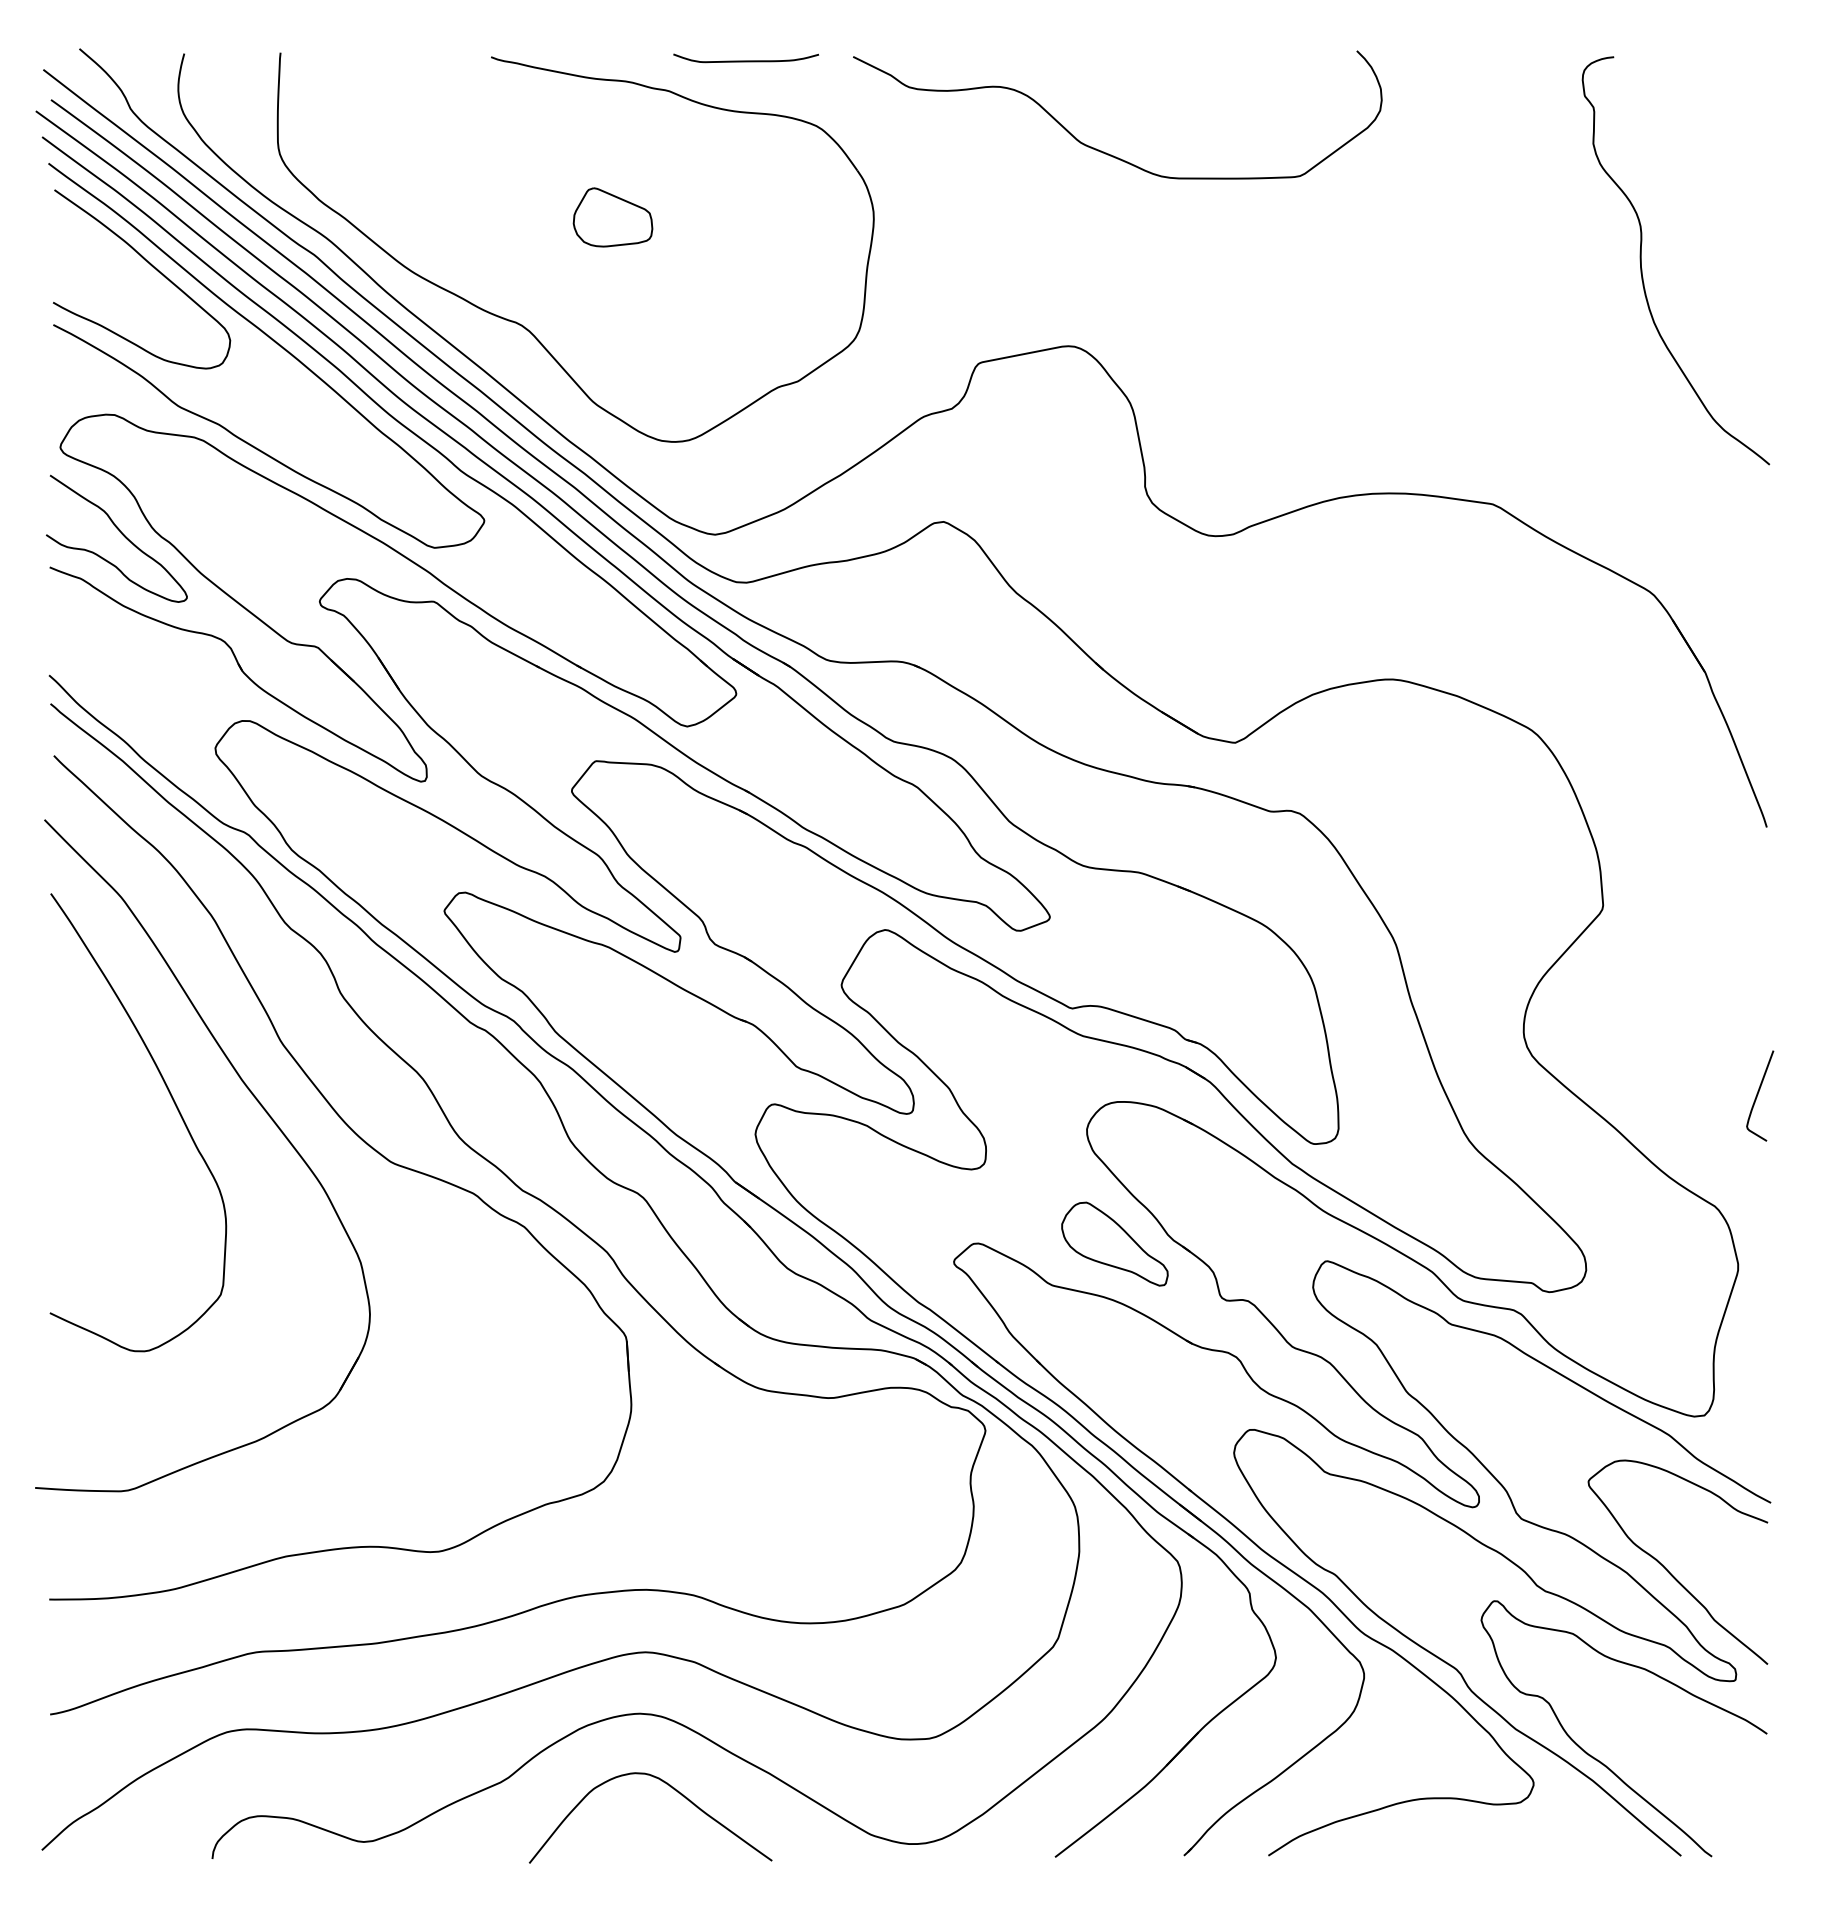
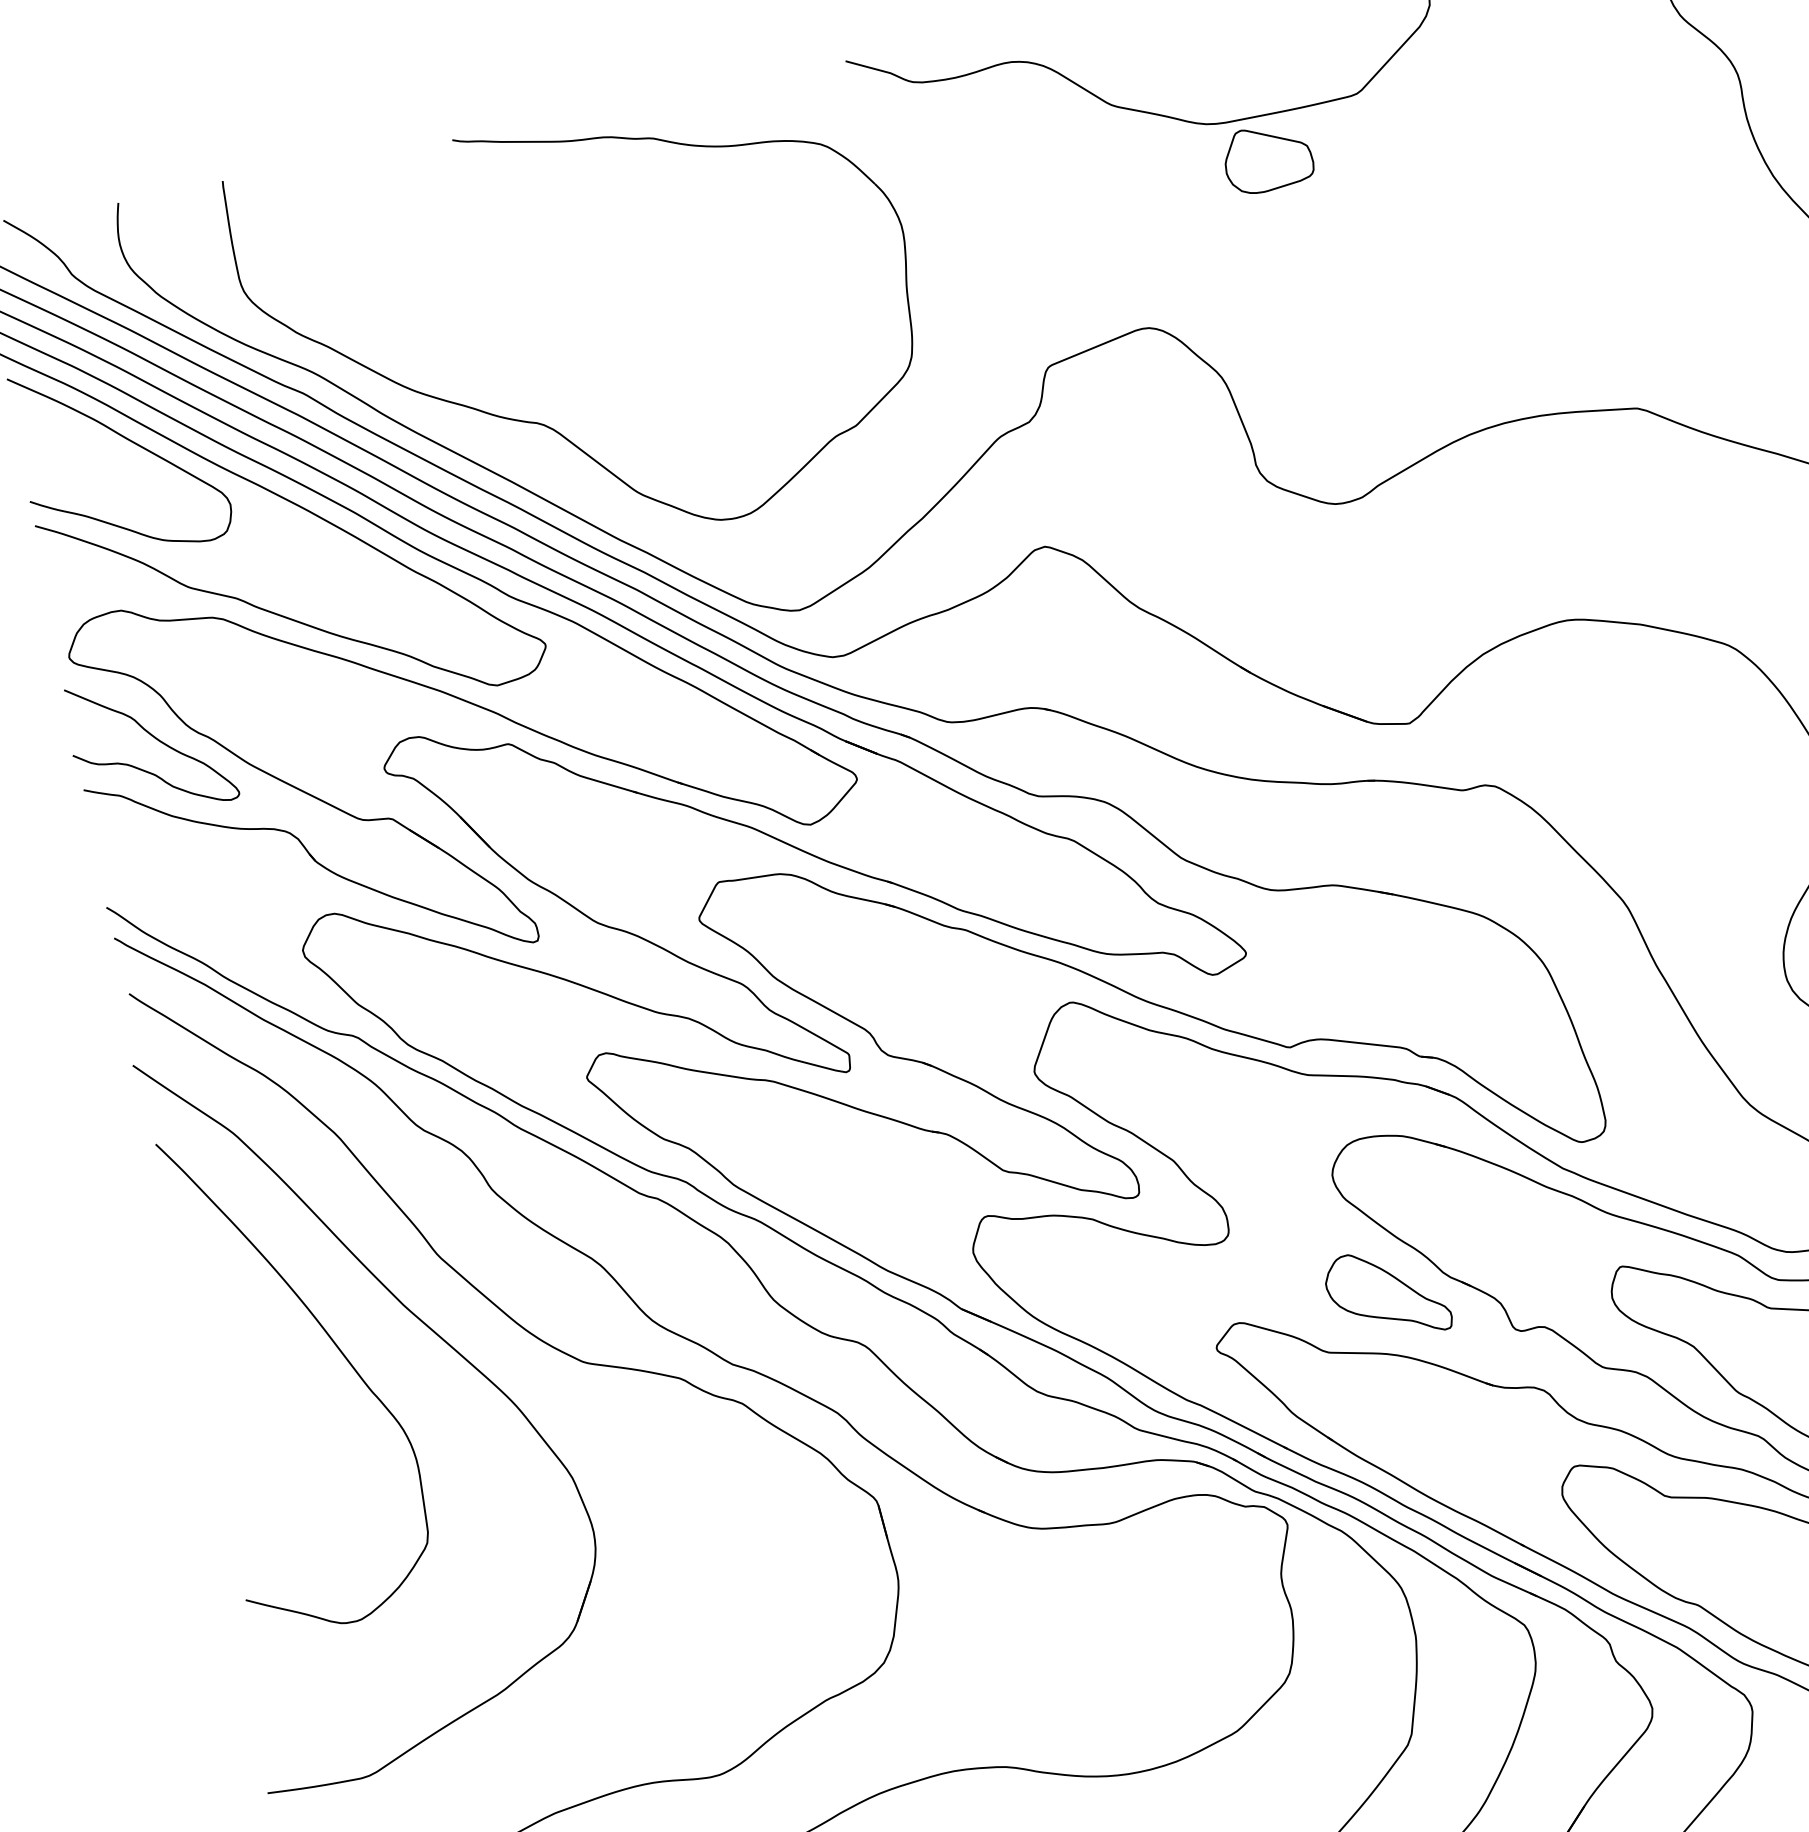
curve: (746, 60) -> (730, 88), removed
part: (612, 217) -> (1267, 158), moved

